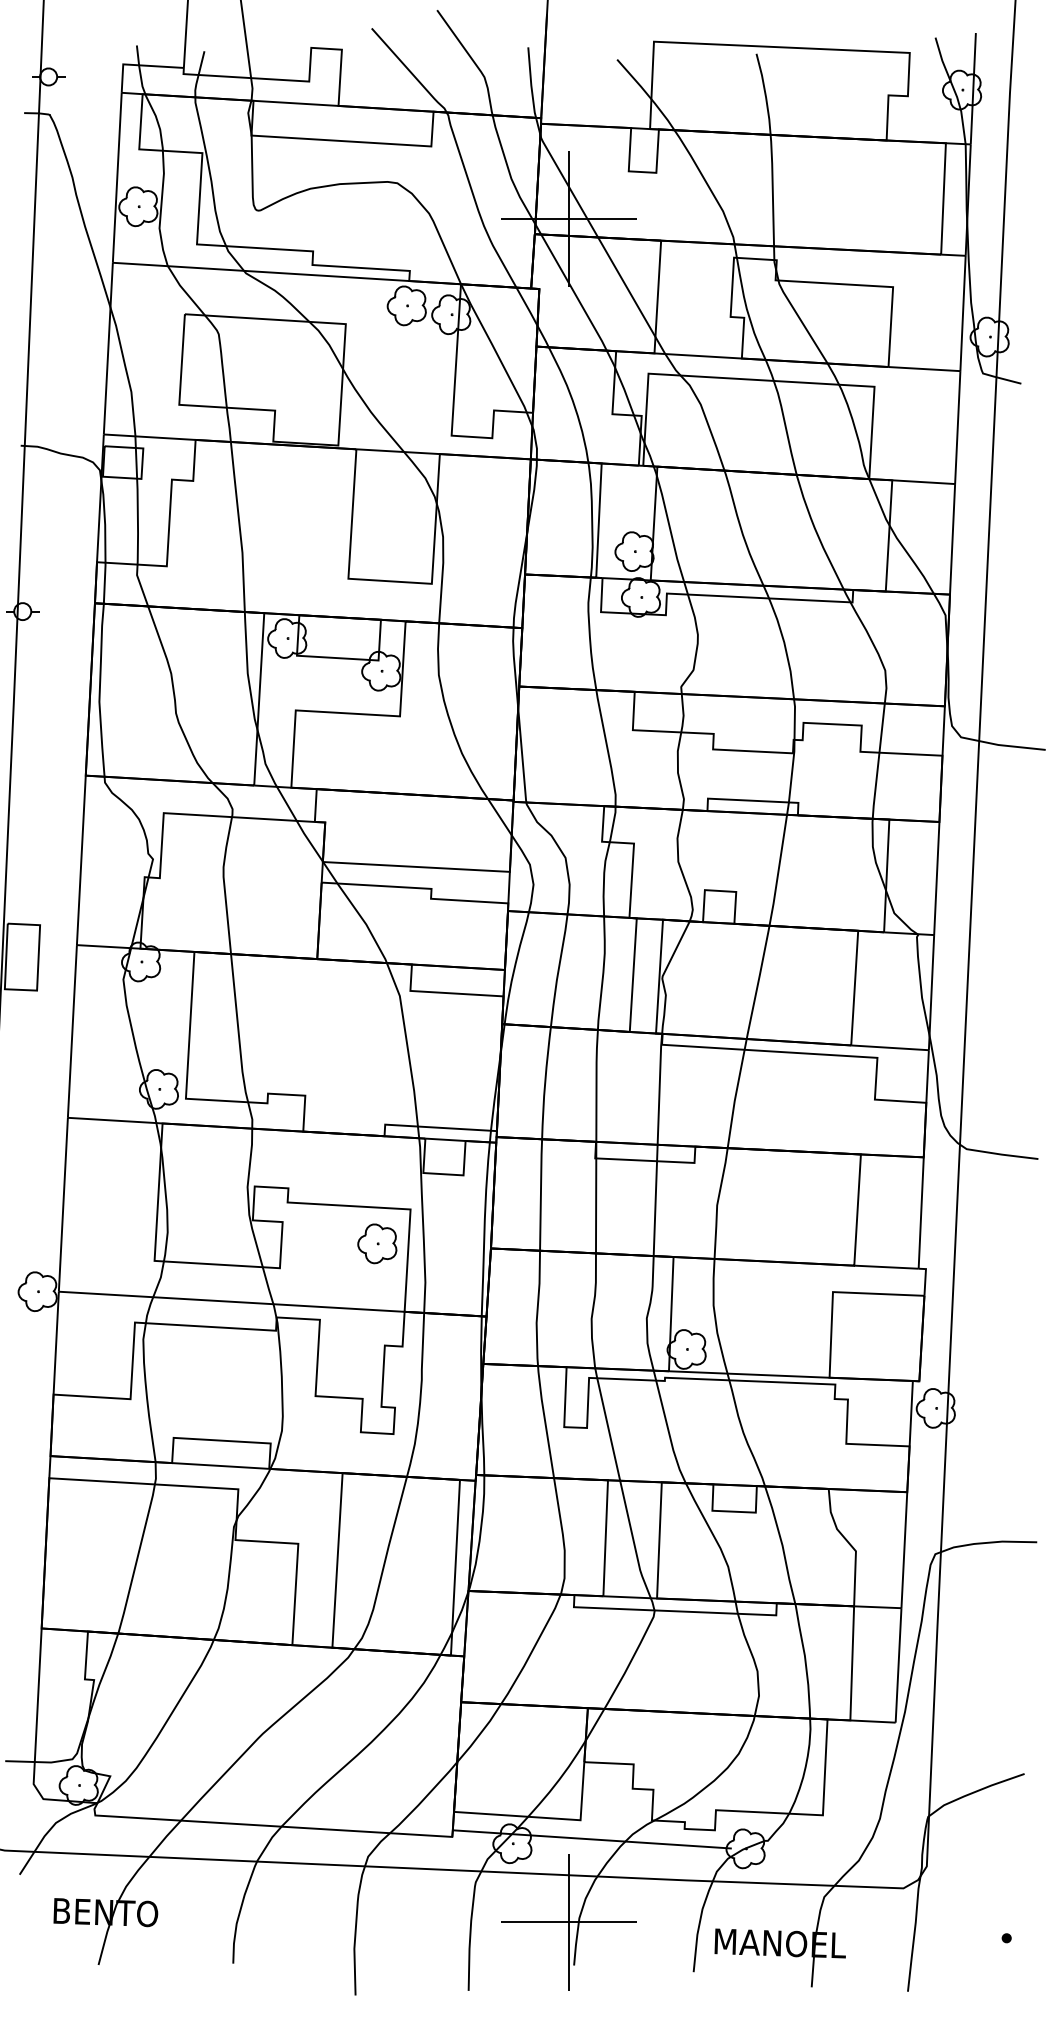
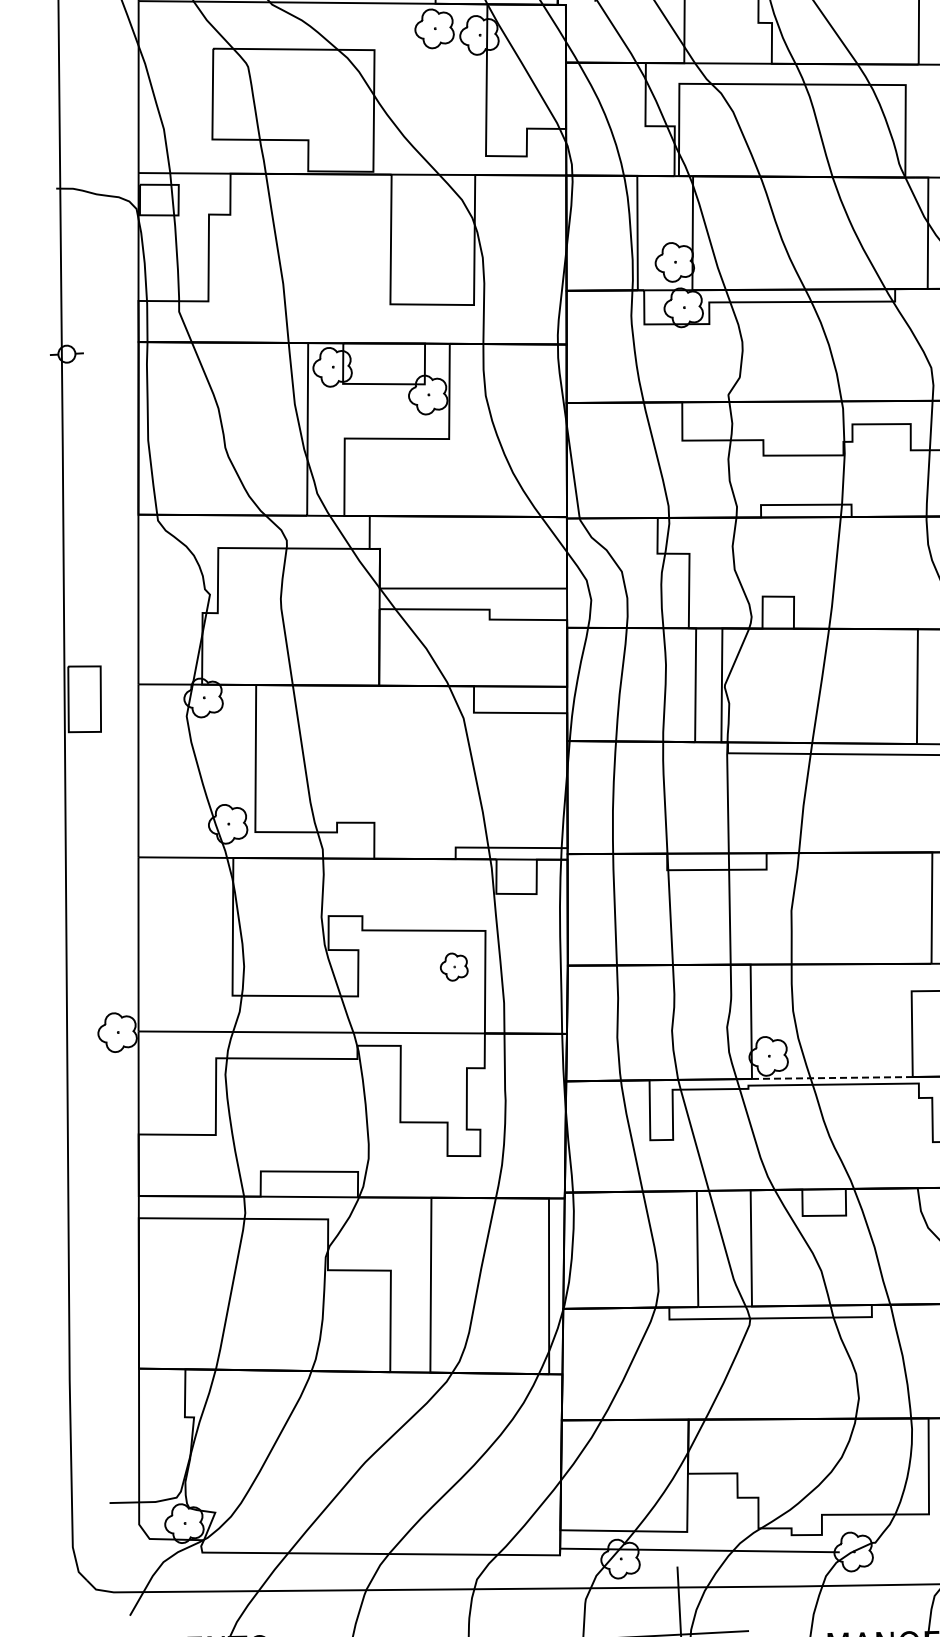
part: (377, 1243) -> (454, 966), size x0.7
line: (749, 1374) -> (832, 1077), solid -> dashed

